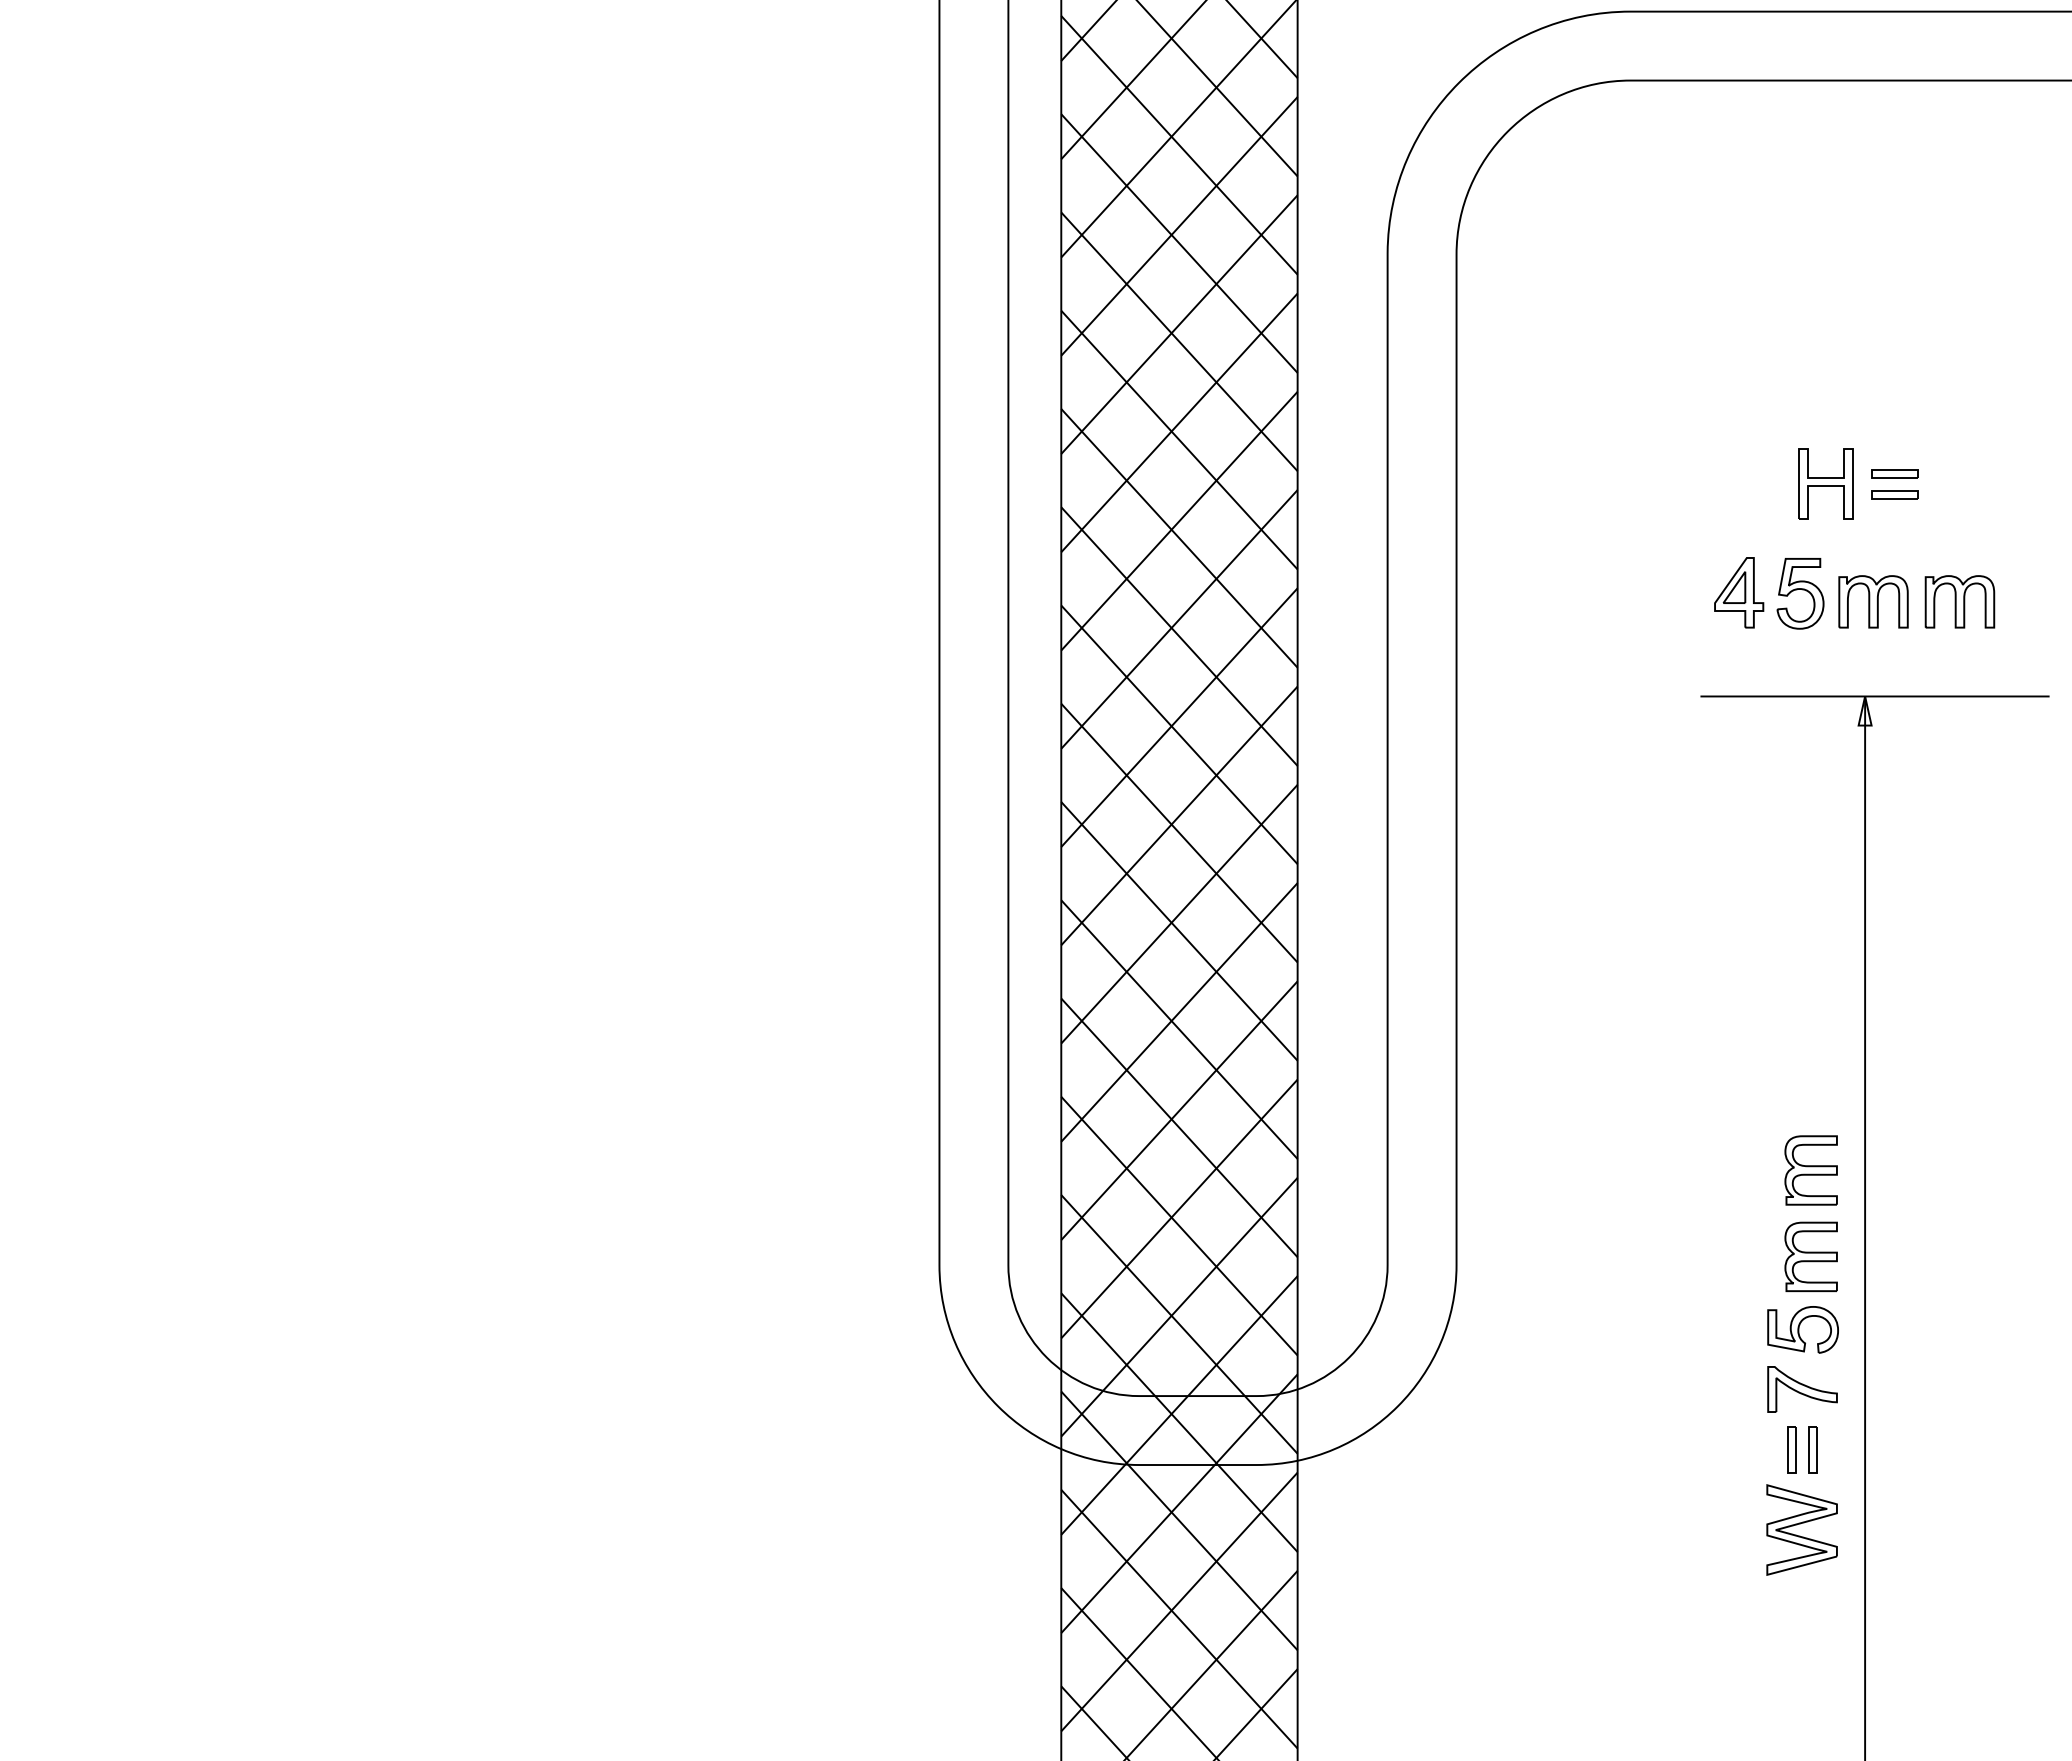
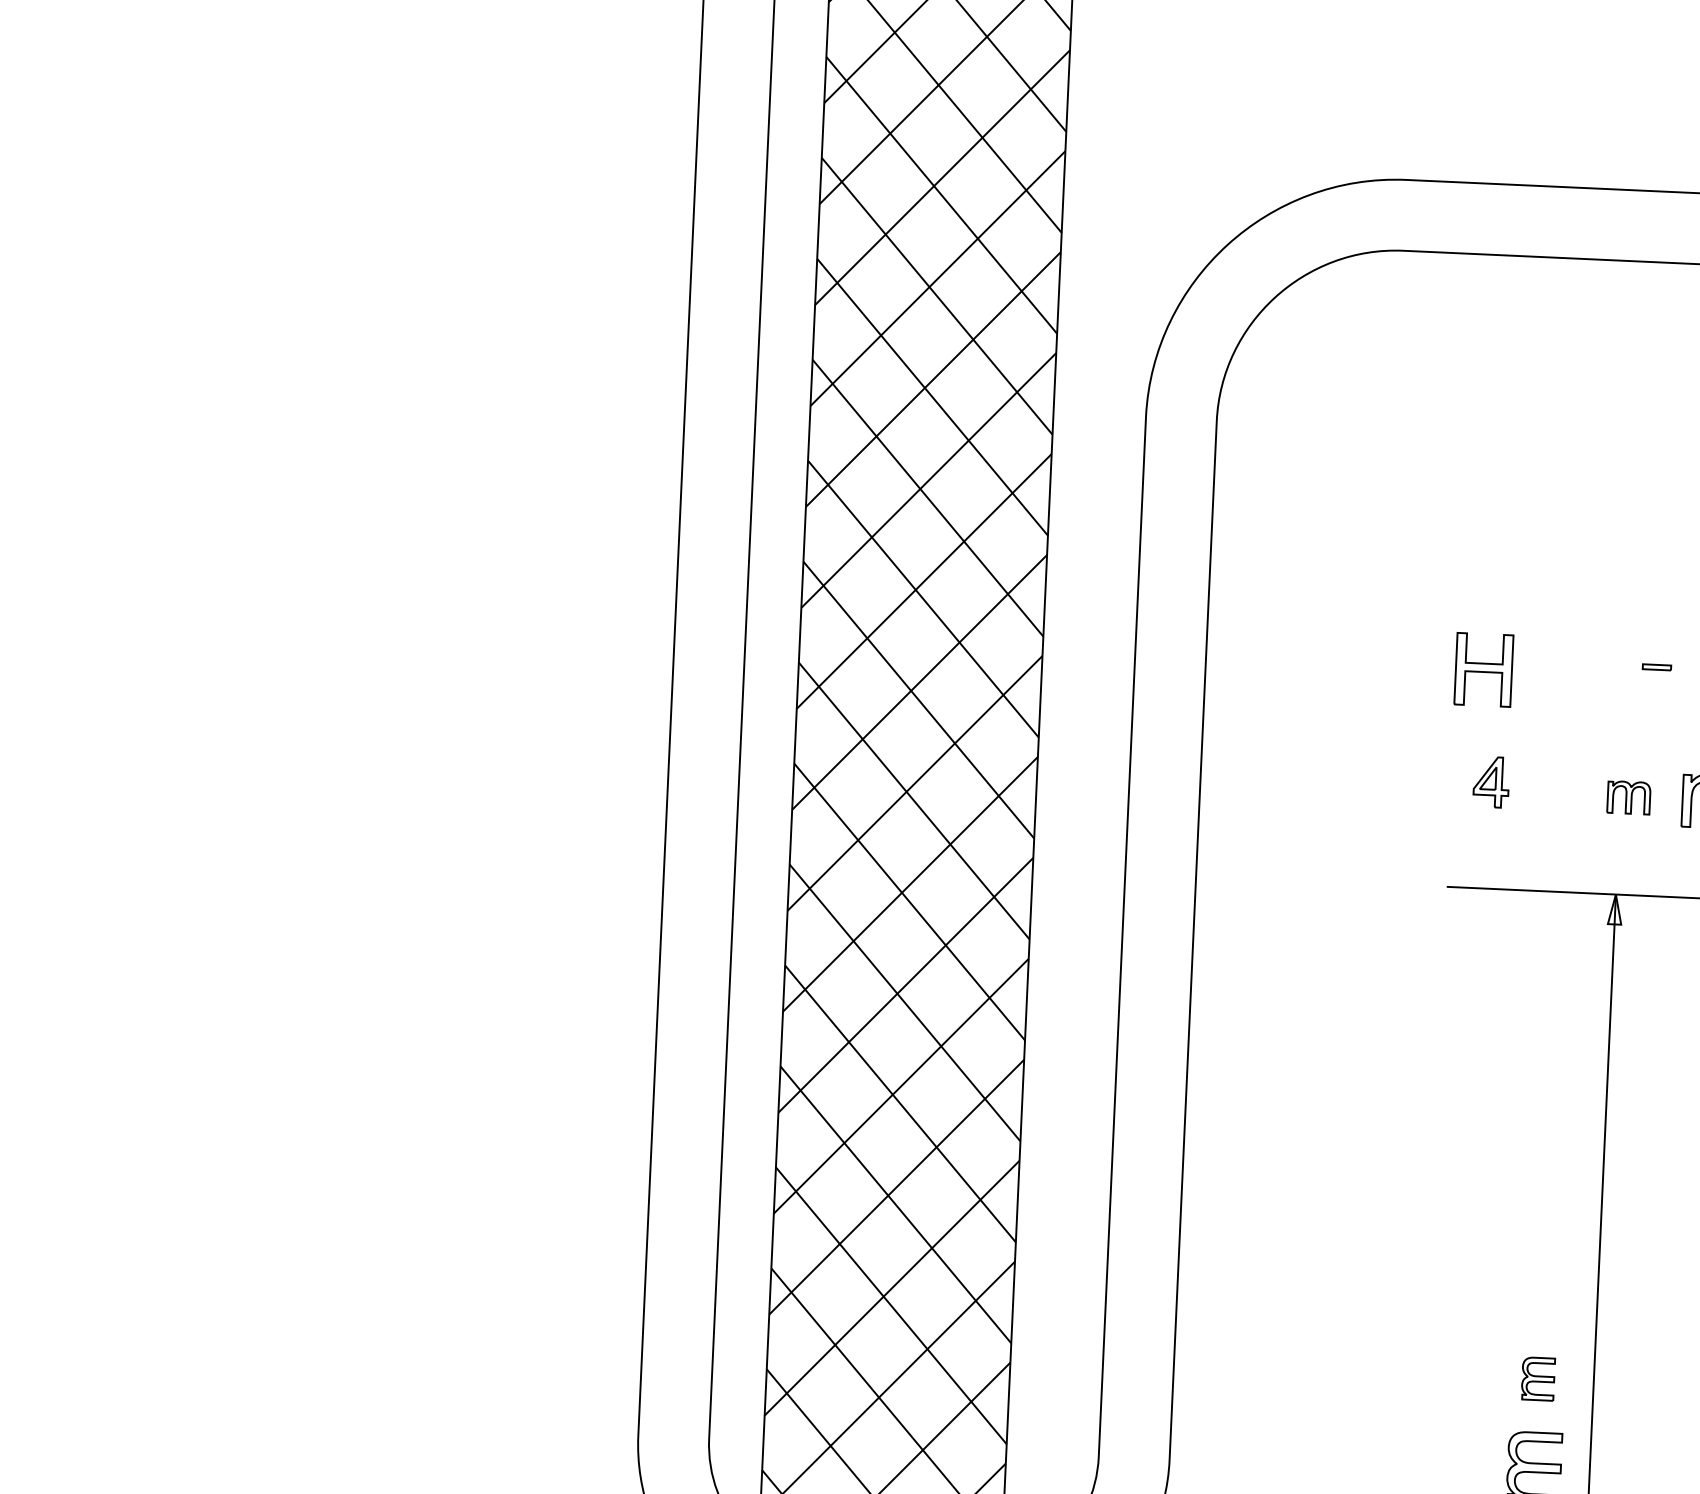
part: (1894, 473) -> (1656, 666), size x0.6
part: (1825, 483) -> (1483, 669), moved
part: (1894, 494) -> (1655, 688), removed
part: (1739, 592) -> (1491, 781), size x0.7
part: (1800, 593) -> (1554, 785), removed
part: (1873, 601) -> (1628, 797), size x0.6
part: (1810, 1170) -> (1537, 1379), size x0.6

